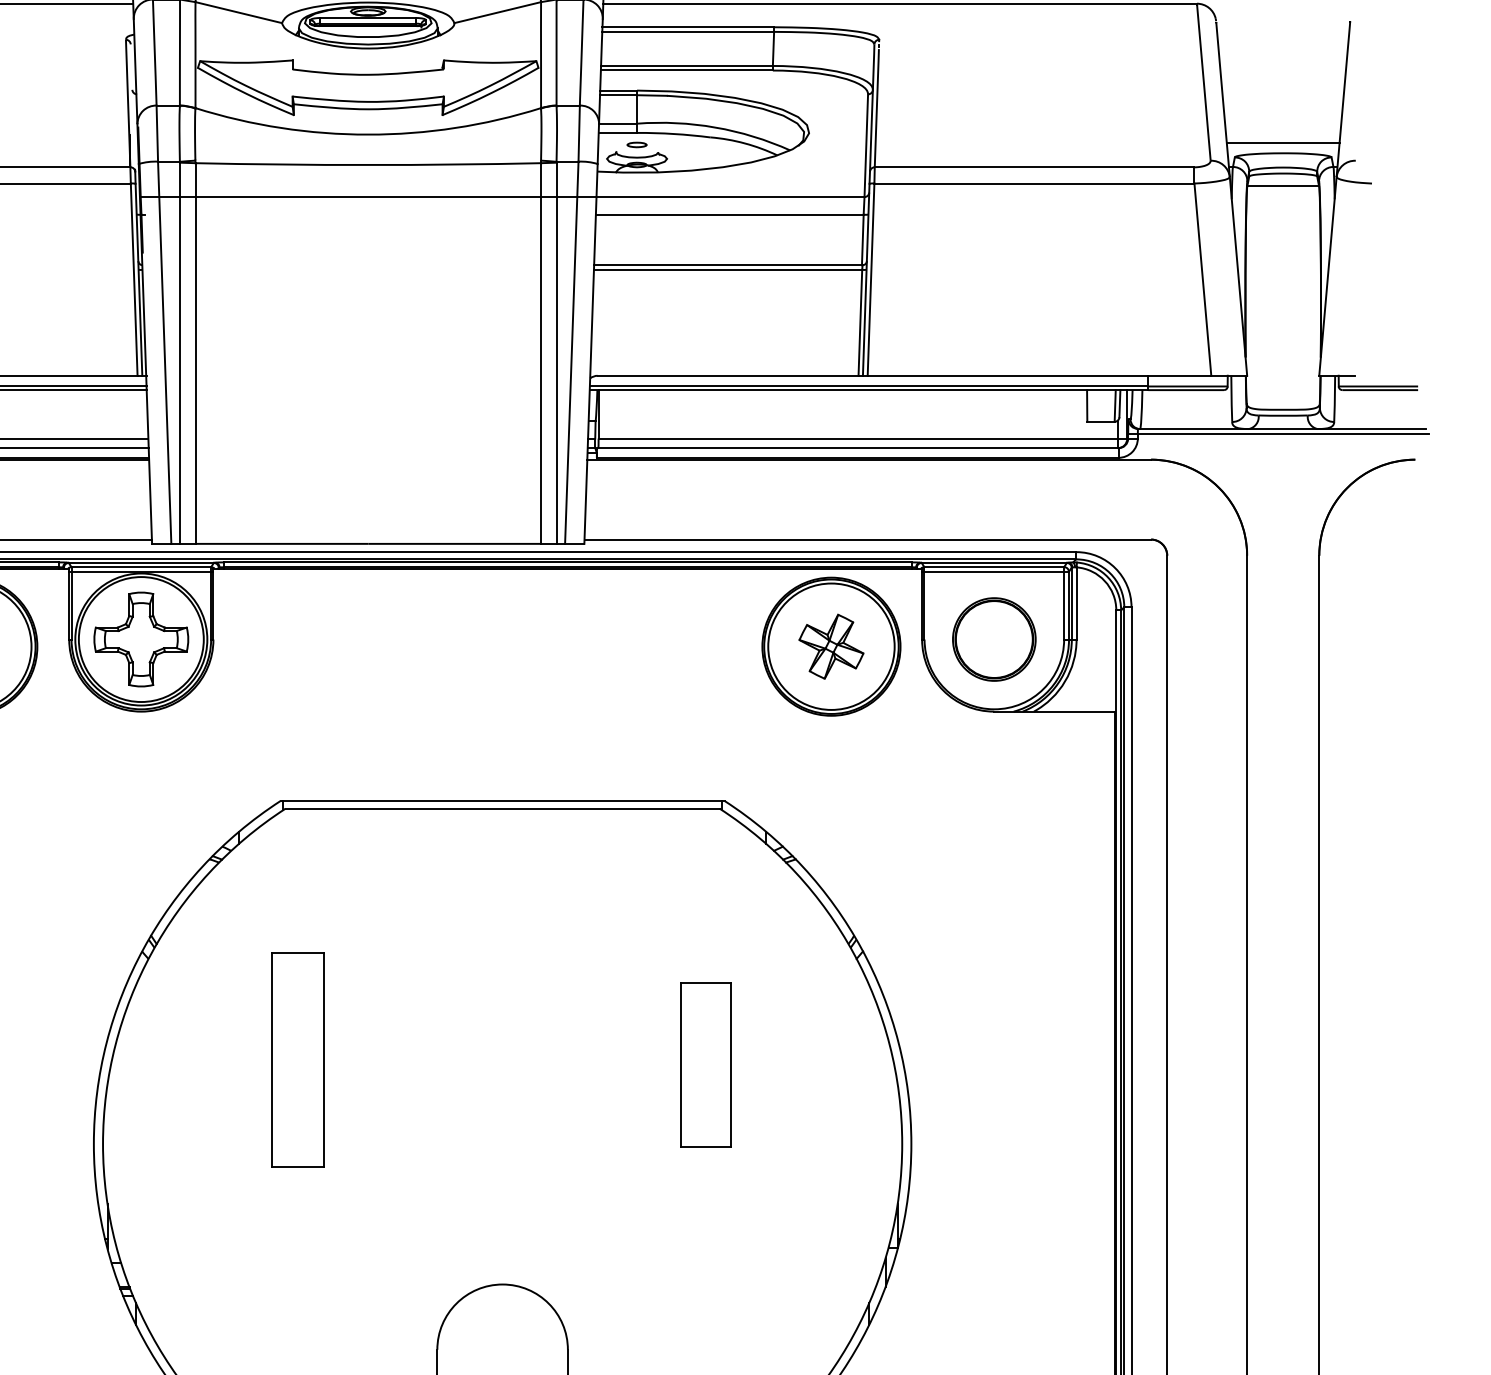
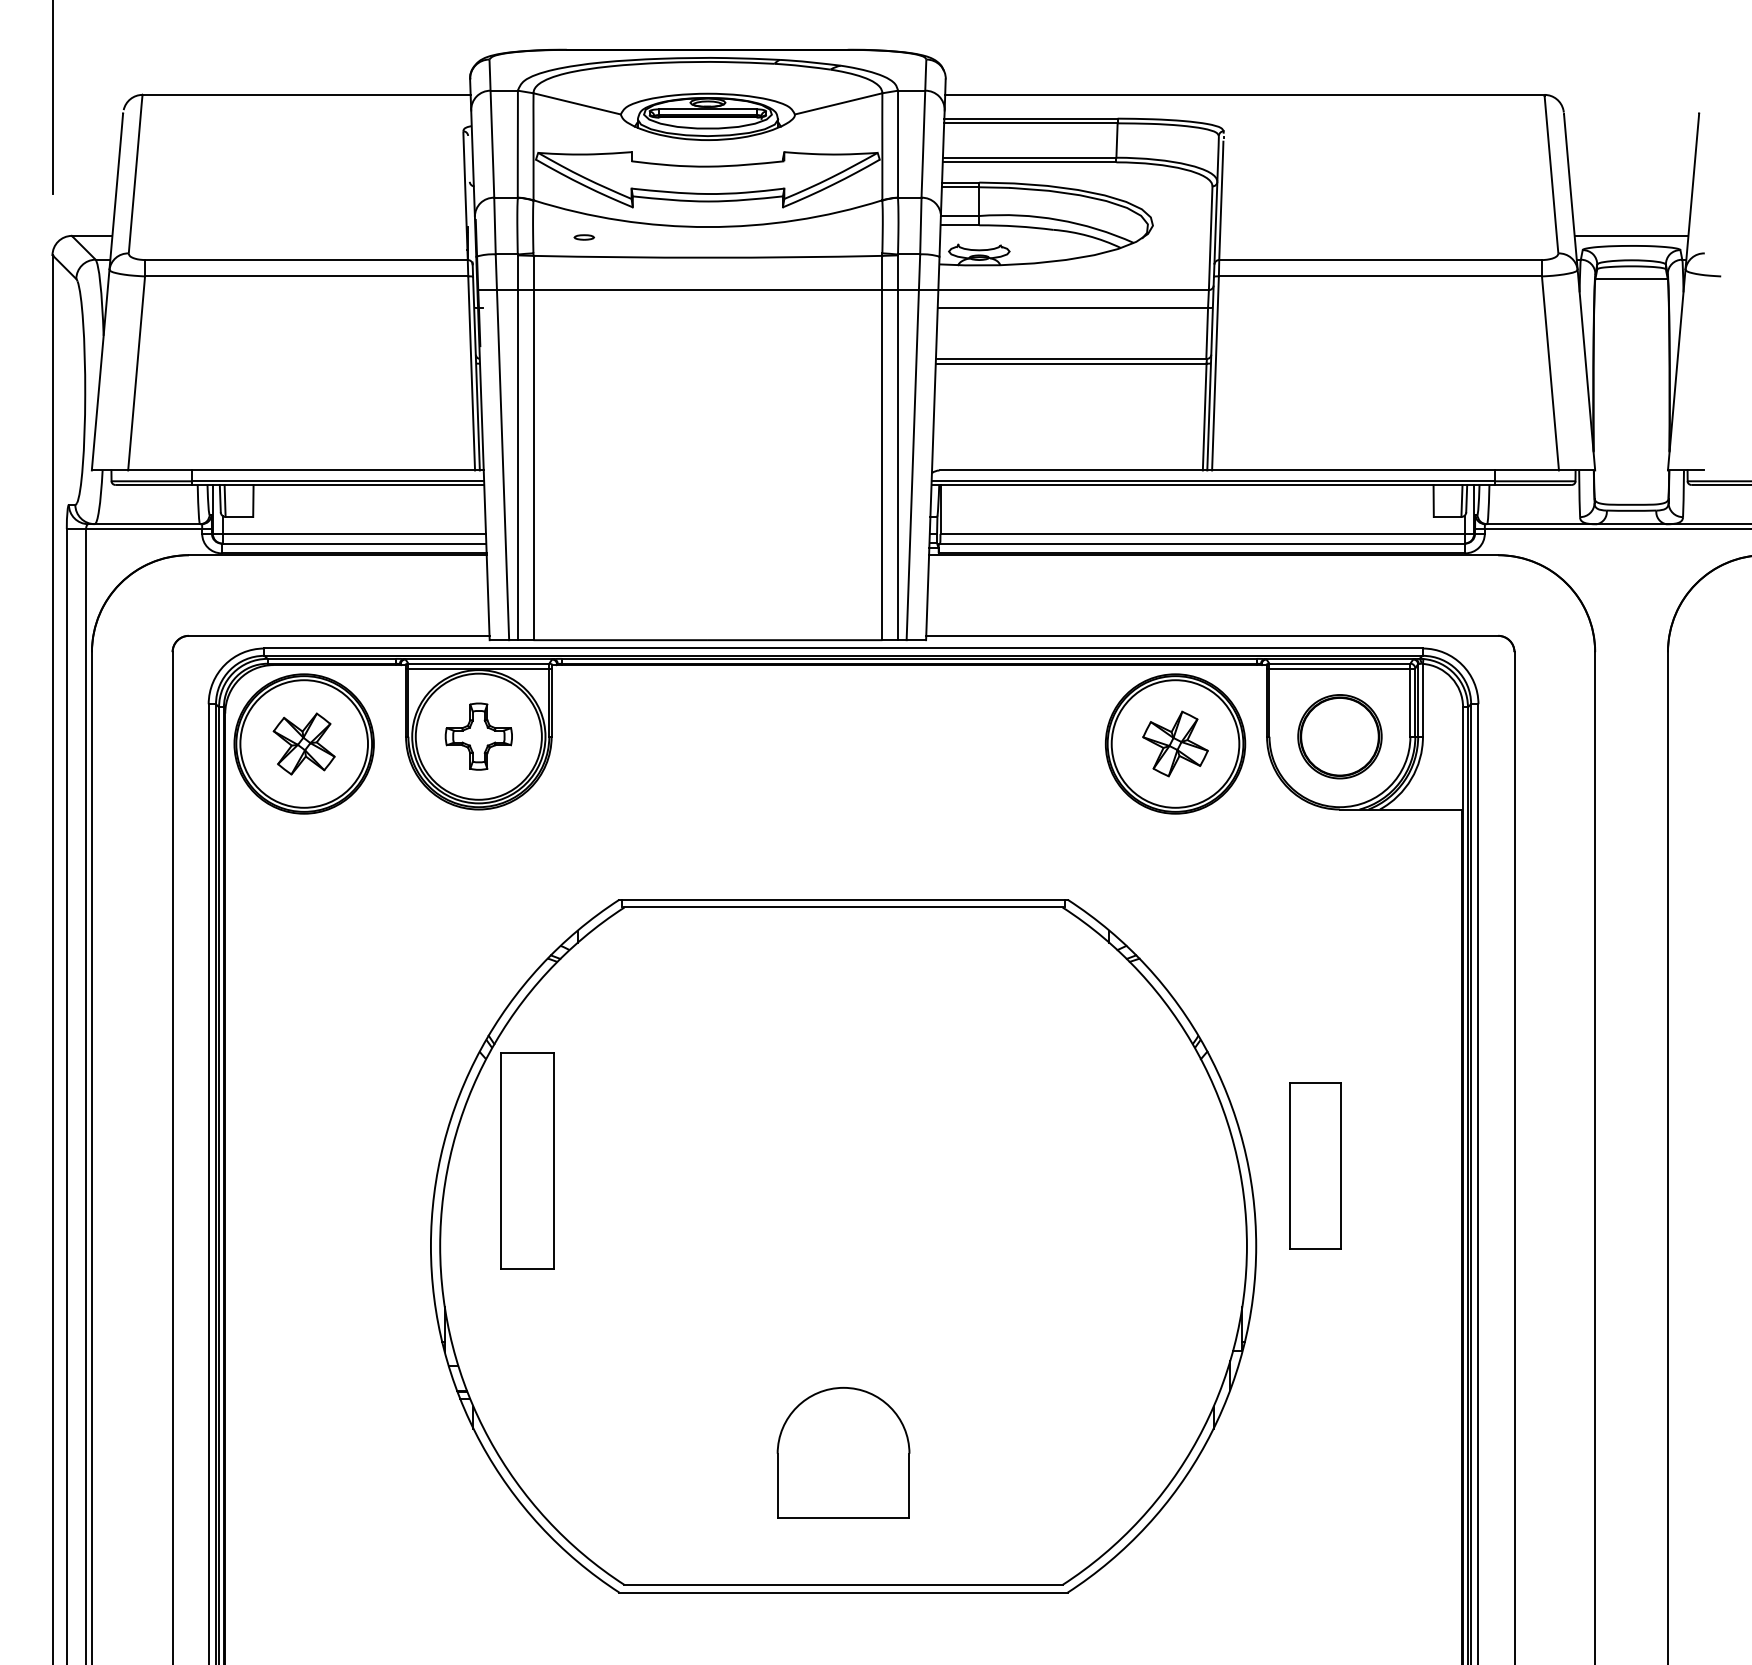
part: (636, 144) -> (583, 237), moved
part: (140, 639) -> (478, 736), size x0.7
part: (298, 1059) -> (527, 1160), moved
part: (705, 1064) -> (1315, 1165), moved

